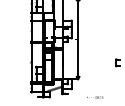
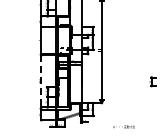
line: (31, 62) -> (41, 81), solid -> dashed

